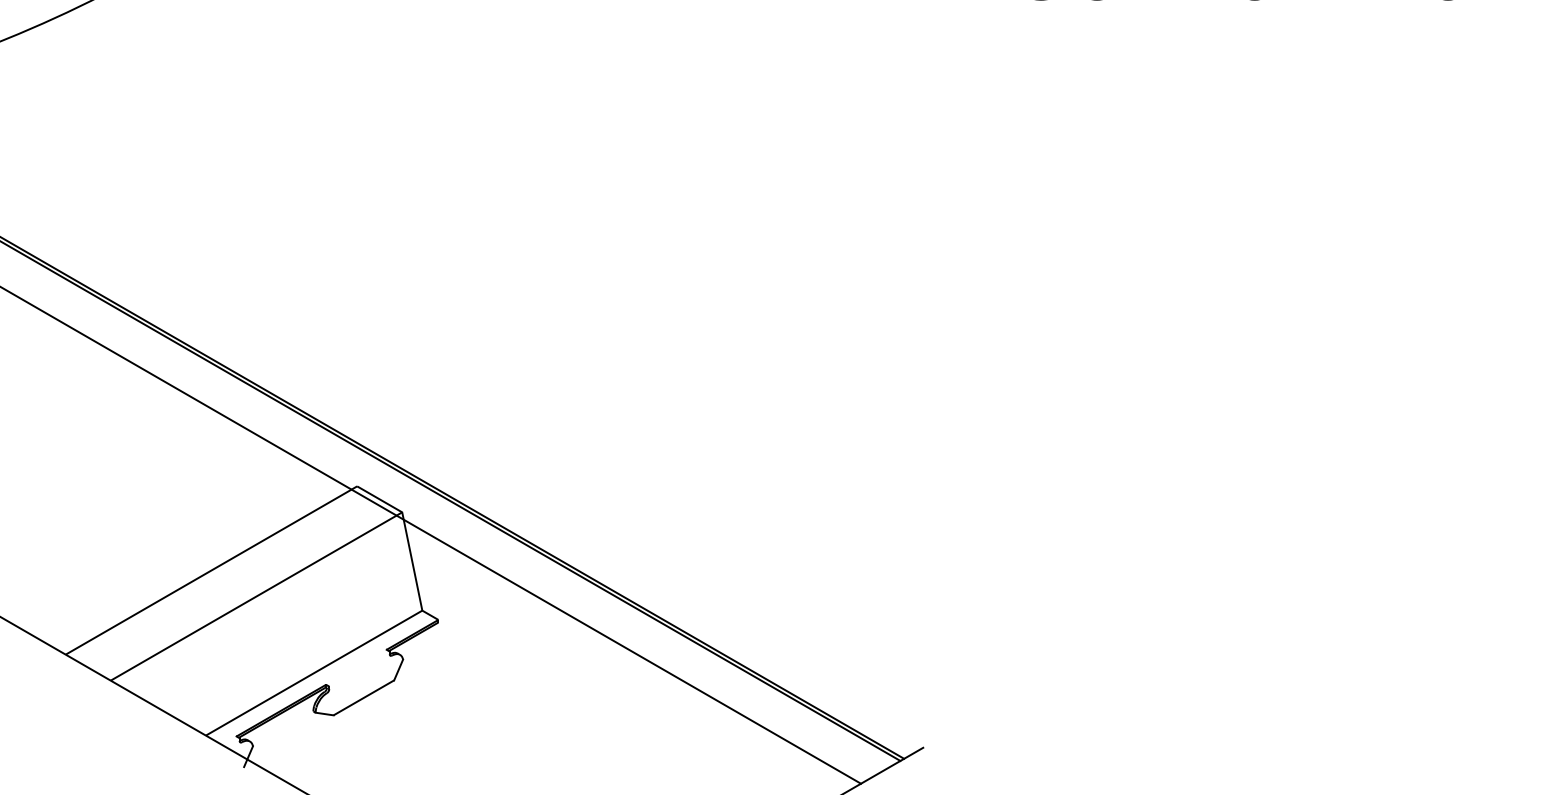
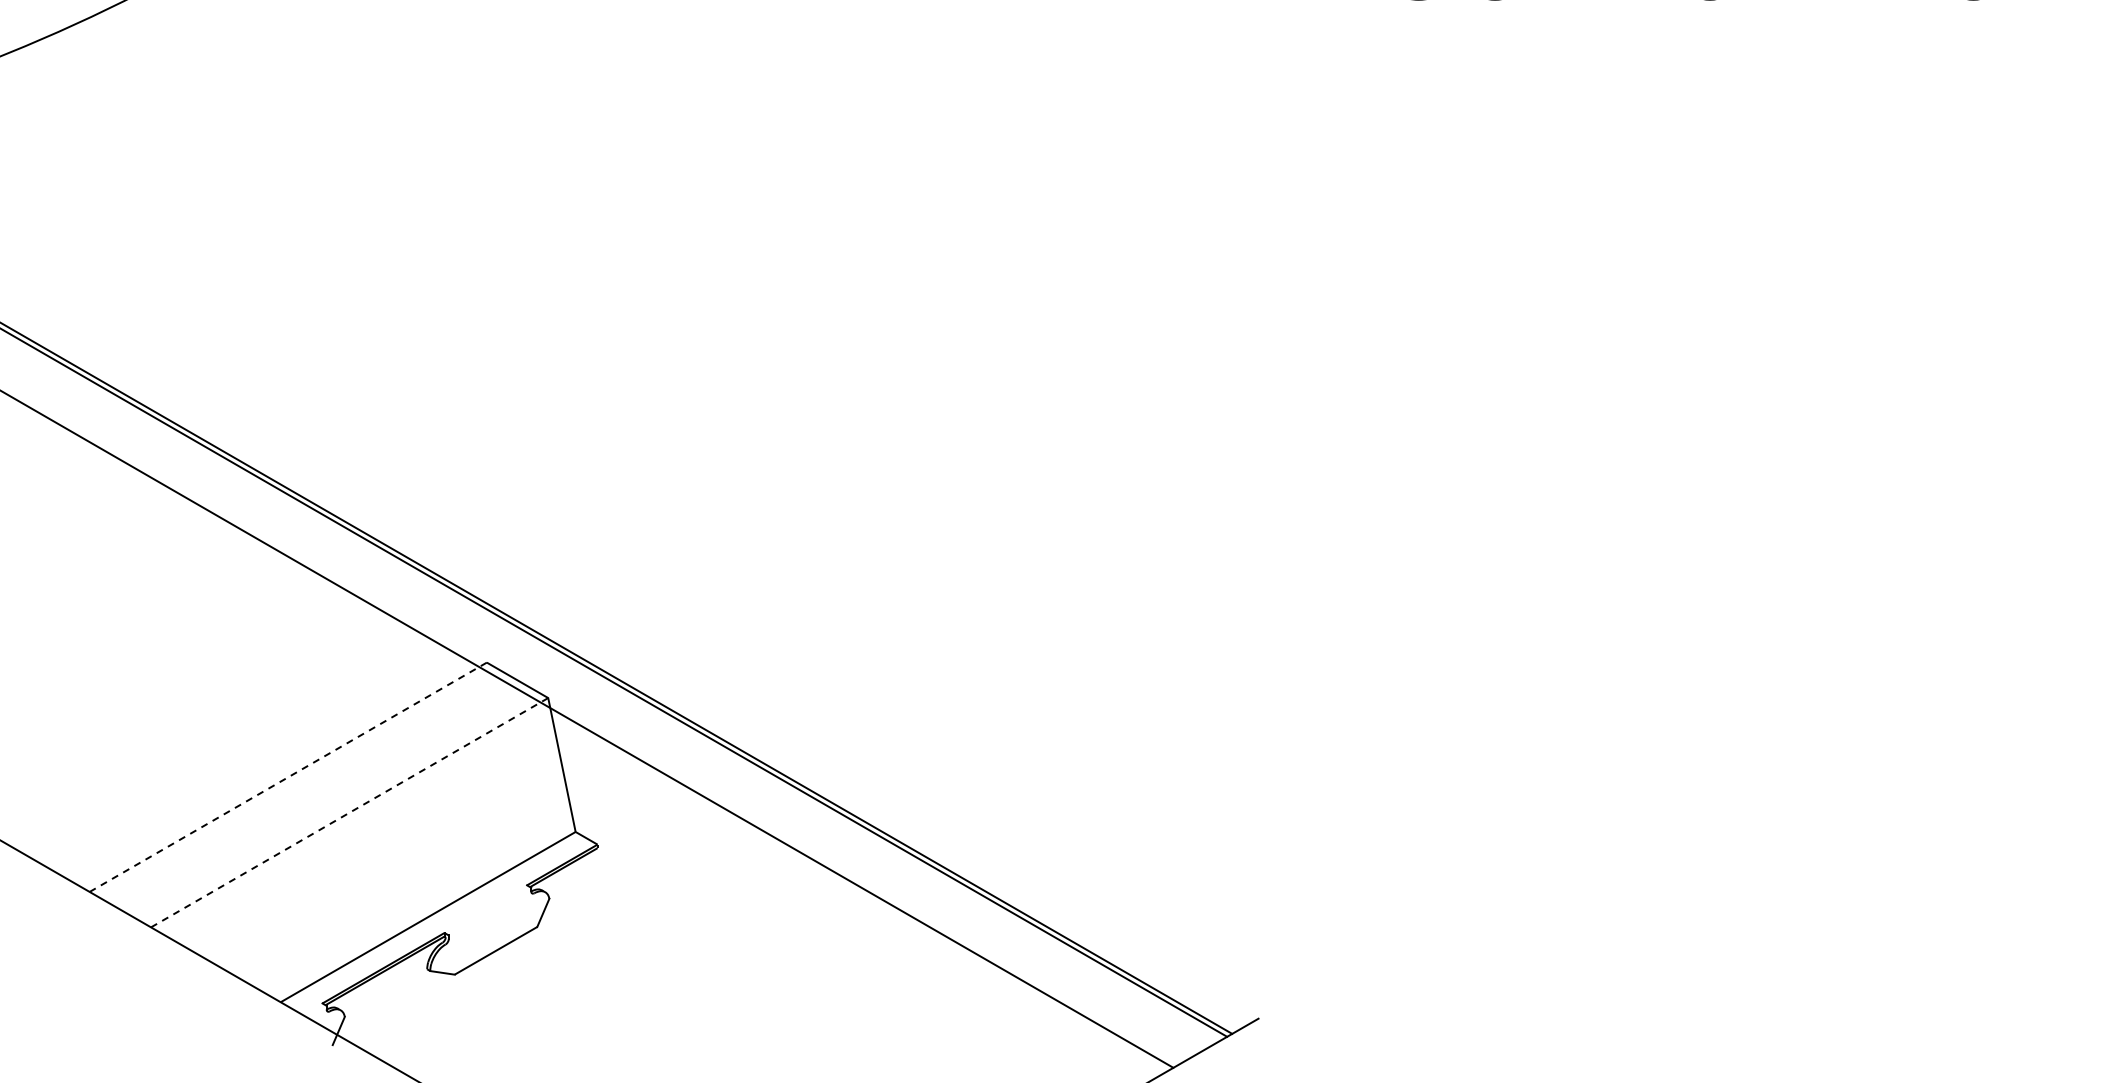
line: (211, 570) -> (288, 777), solid -> dashed
line: (256, 596) -> (349, 812), solid -> dashed

